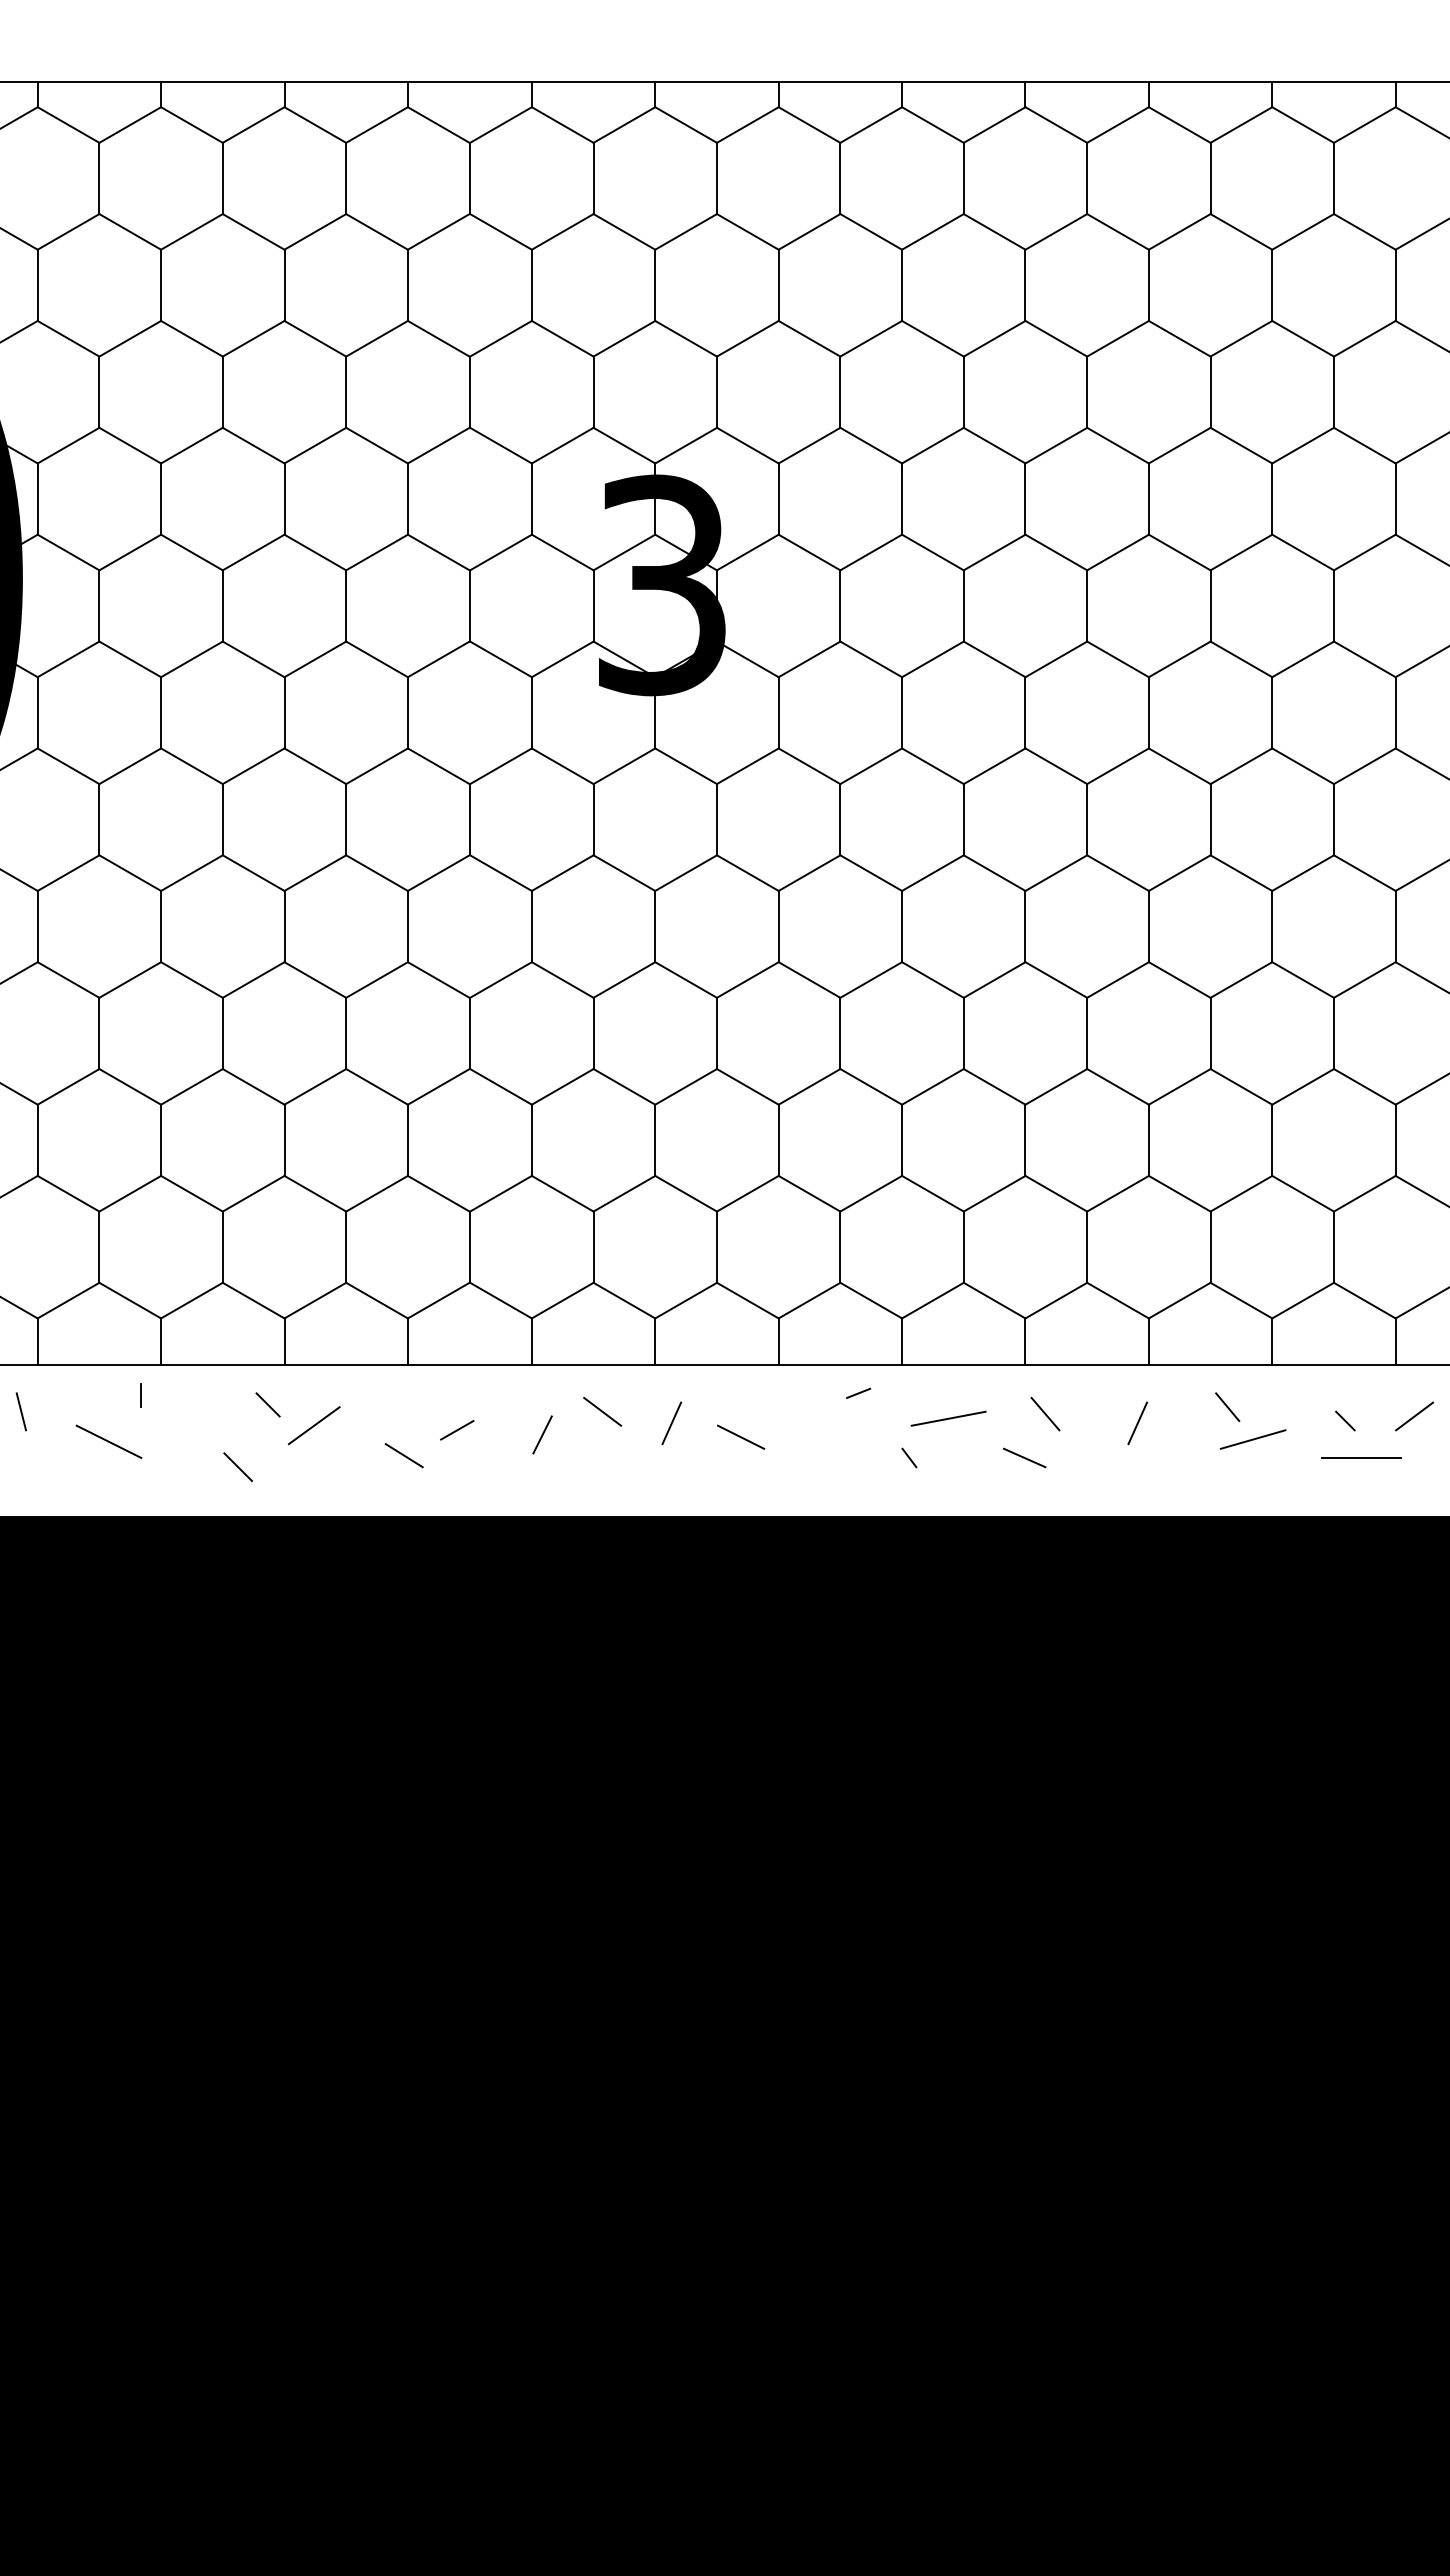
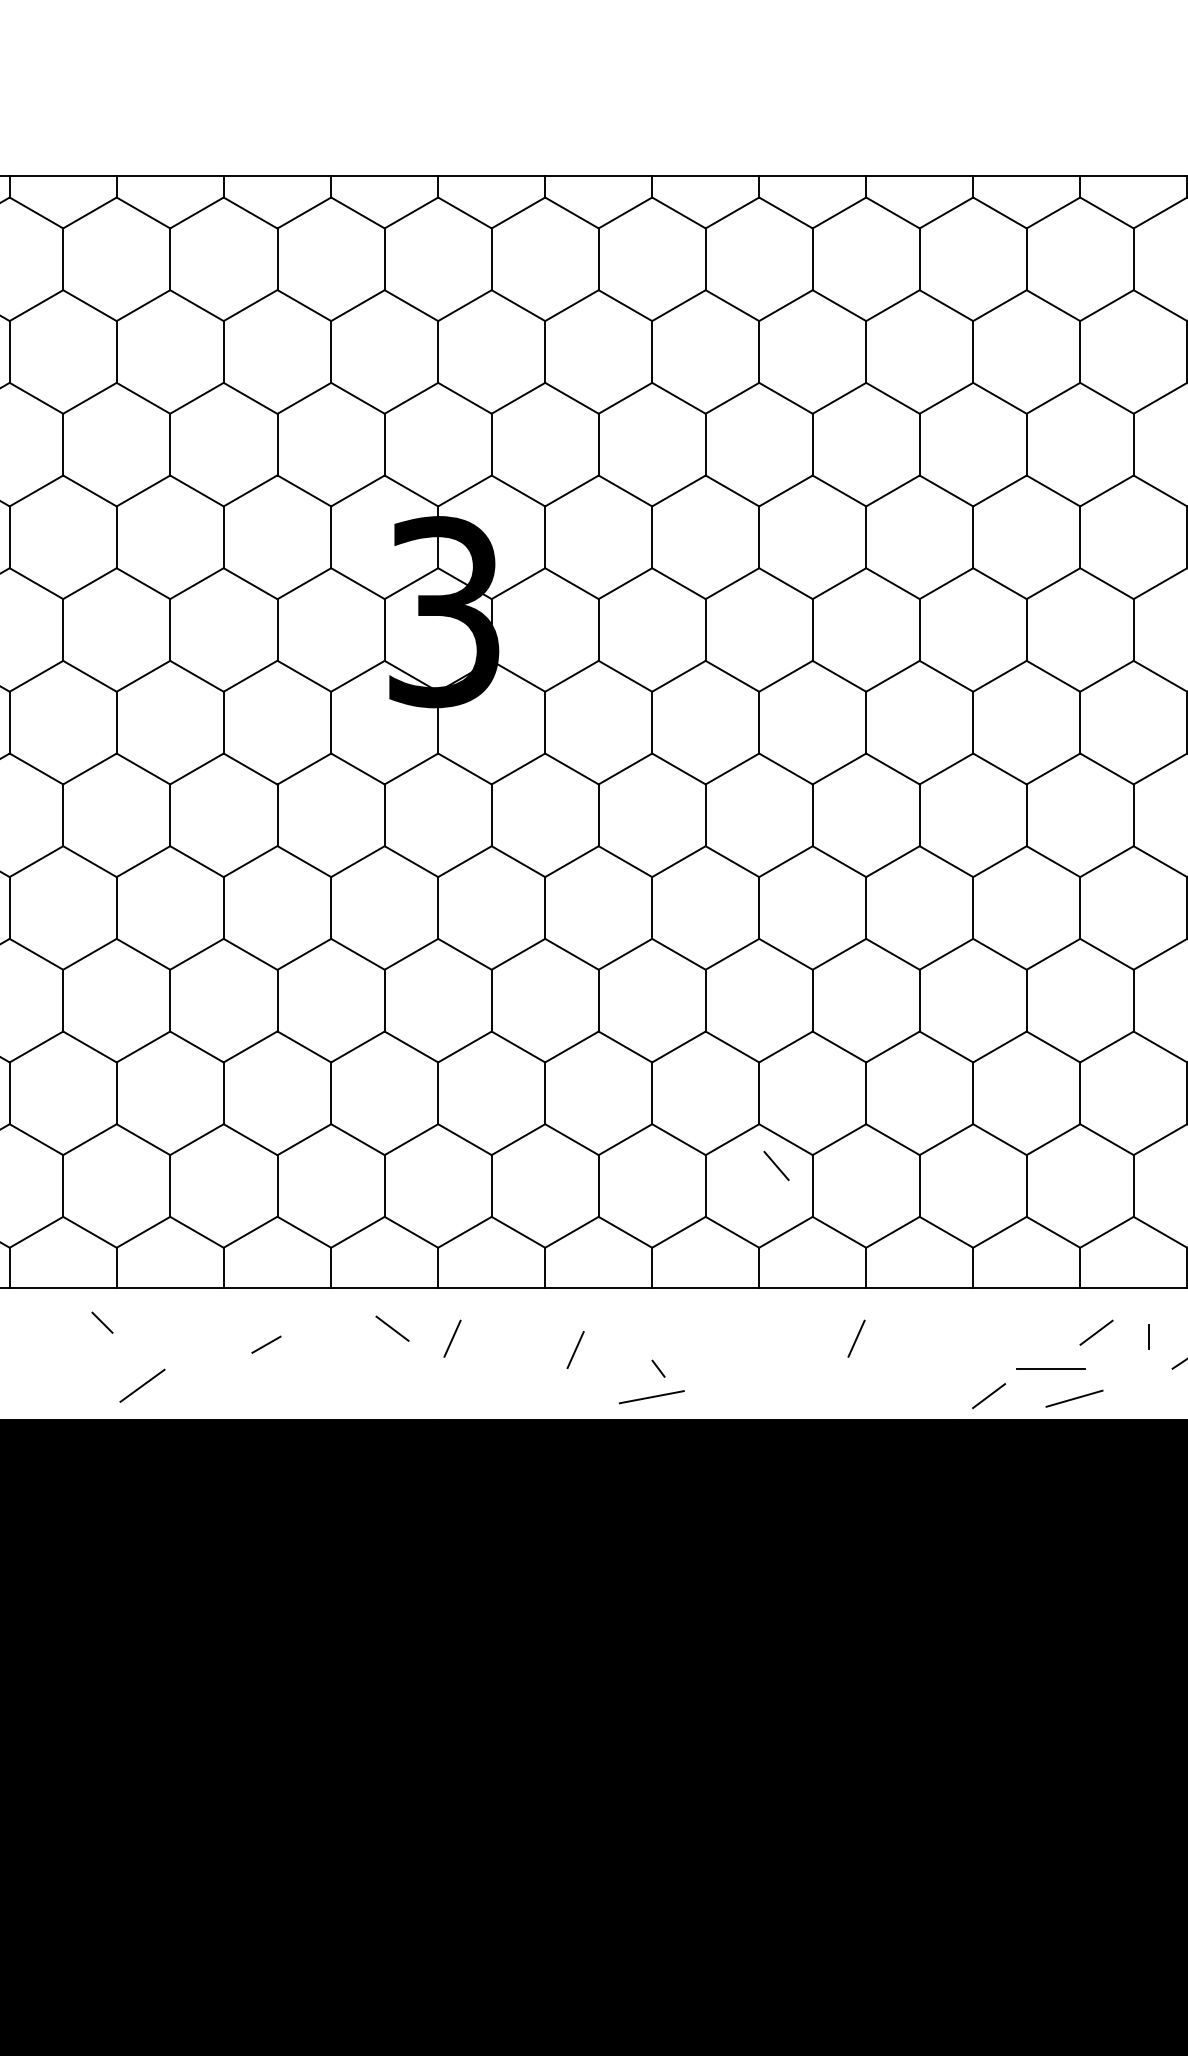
line: (858, 1392) -> (614, 1311), removed
line: (1227, 1407) -> (934, 1324), removed
line: (1045, 1413) -> (776, 1165), moved
line: (948, 1418) -> (651, 1396), moved
line: (1345, 1420) -> (1036, 1336), removed
line: (314, 1425) -> (142, 1385), moved
line: (542, 1434) -> (340, 1348), removed
line: (740, 1436) -> (512, 1350), removed
line: (813, 1436) -> (575, 1350), added
line: (1252, 1439) -> (1073, 1398), moved
line: (403, 1455) -> (219, 1366), removed
line: (1024, 1457) -> (758, 1368), removed
line: (238, 1467) -> (76, 1377), removed
line: (1290, 1489) -> (989, 1396), added

